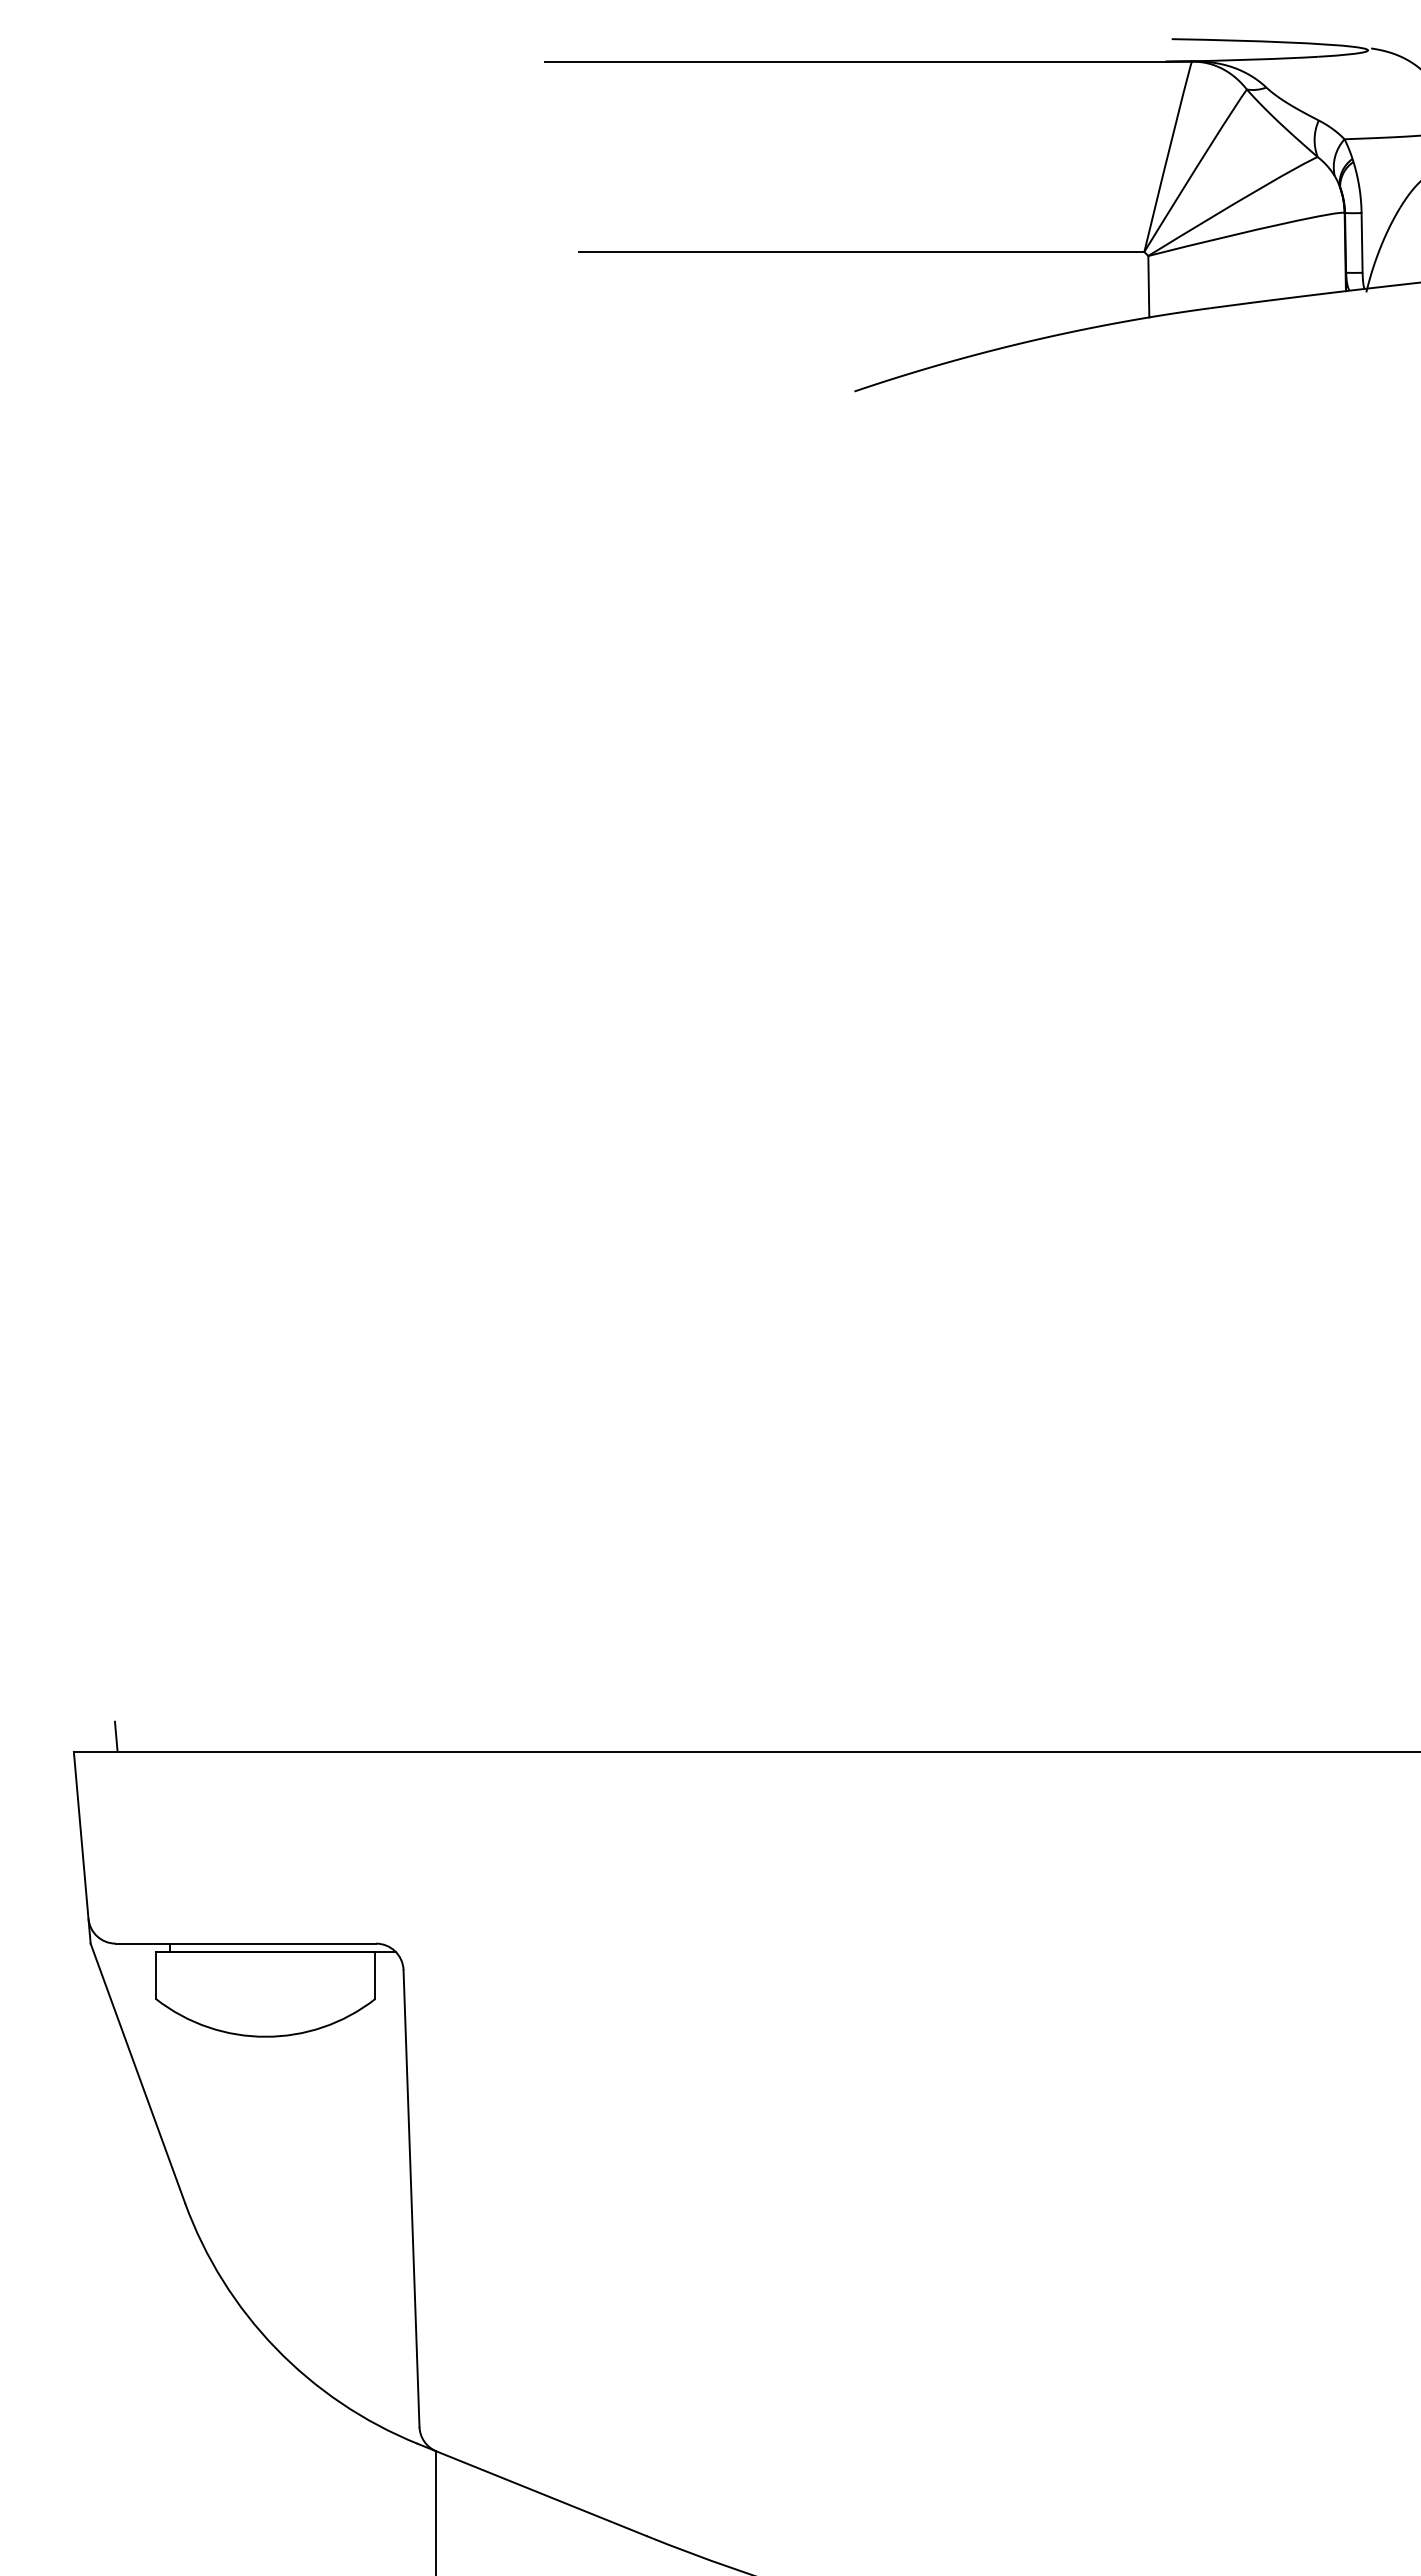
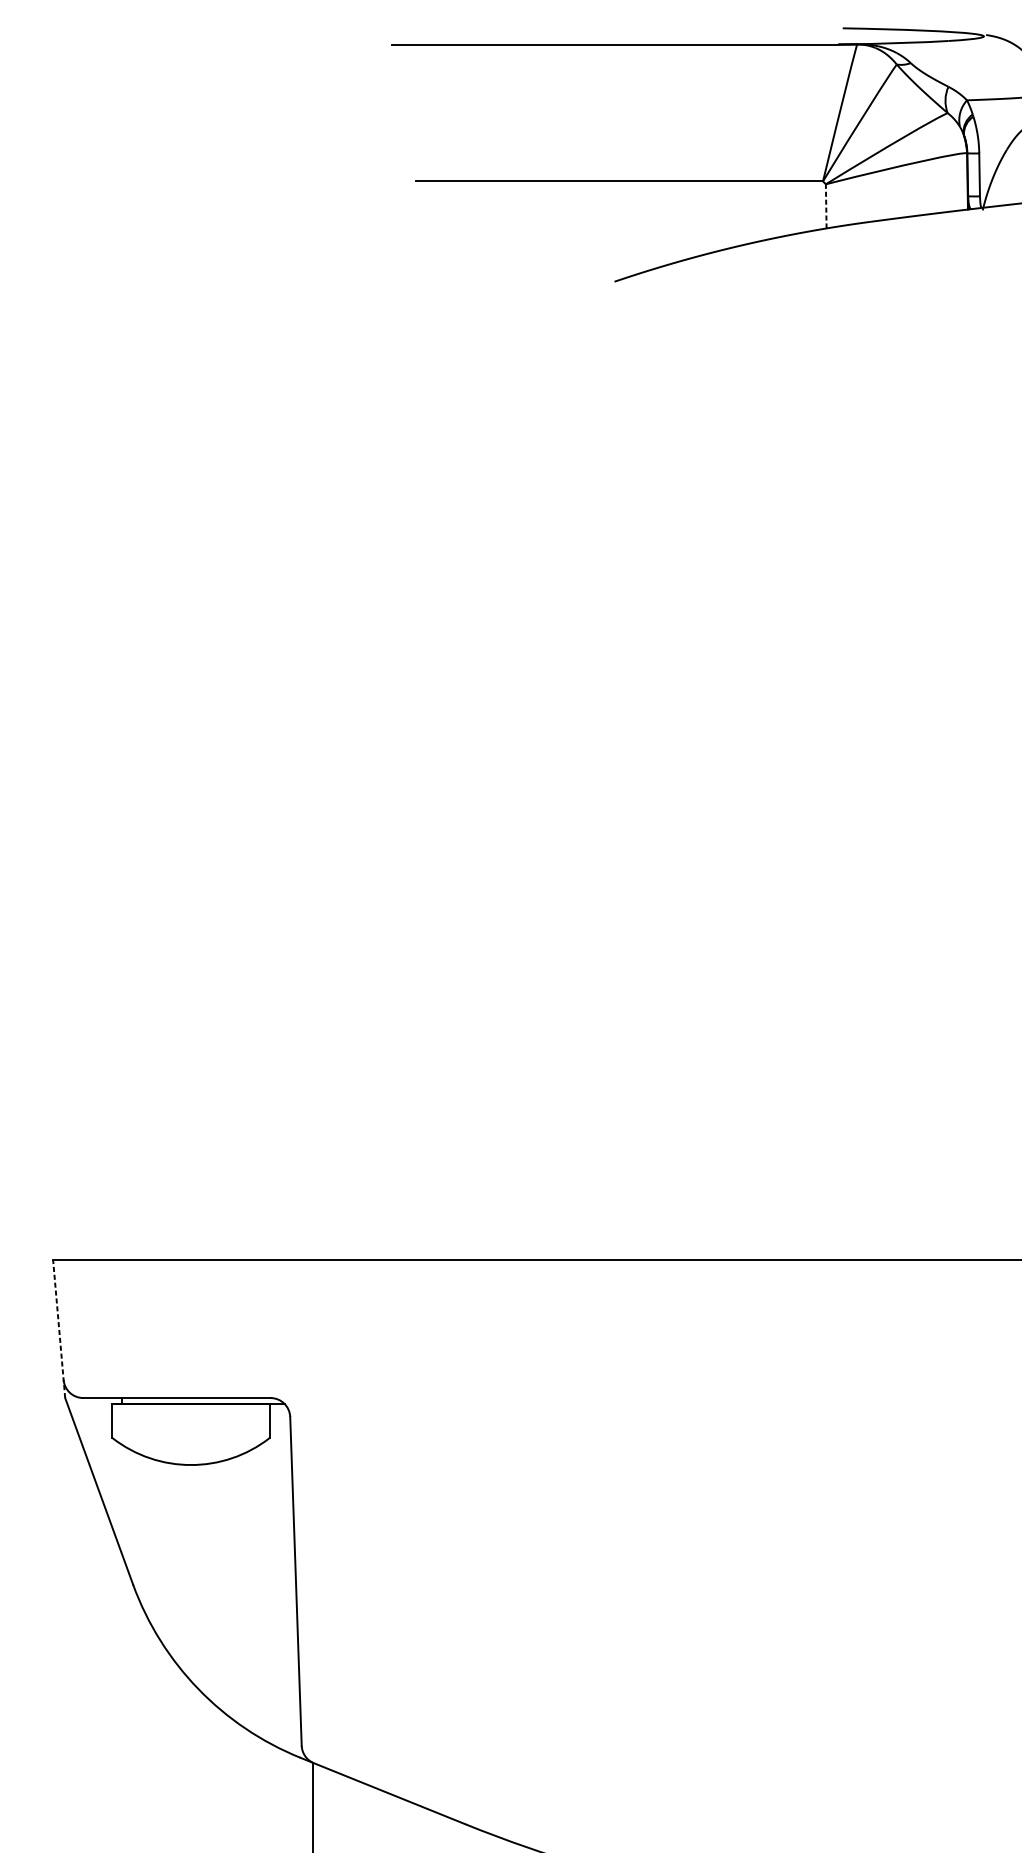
line: (1148, 286) -> (826, 206), solid -> dashed
line: (115, 1736) -> (83, 1249), removed
line: (82, 1847) -> (59, 1328), solid -> dashed

